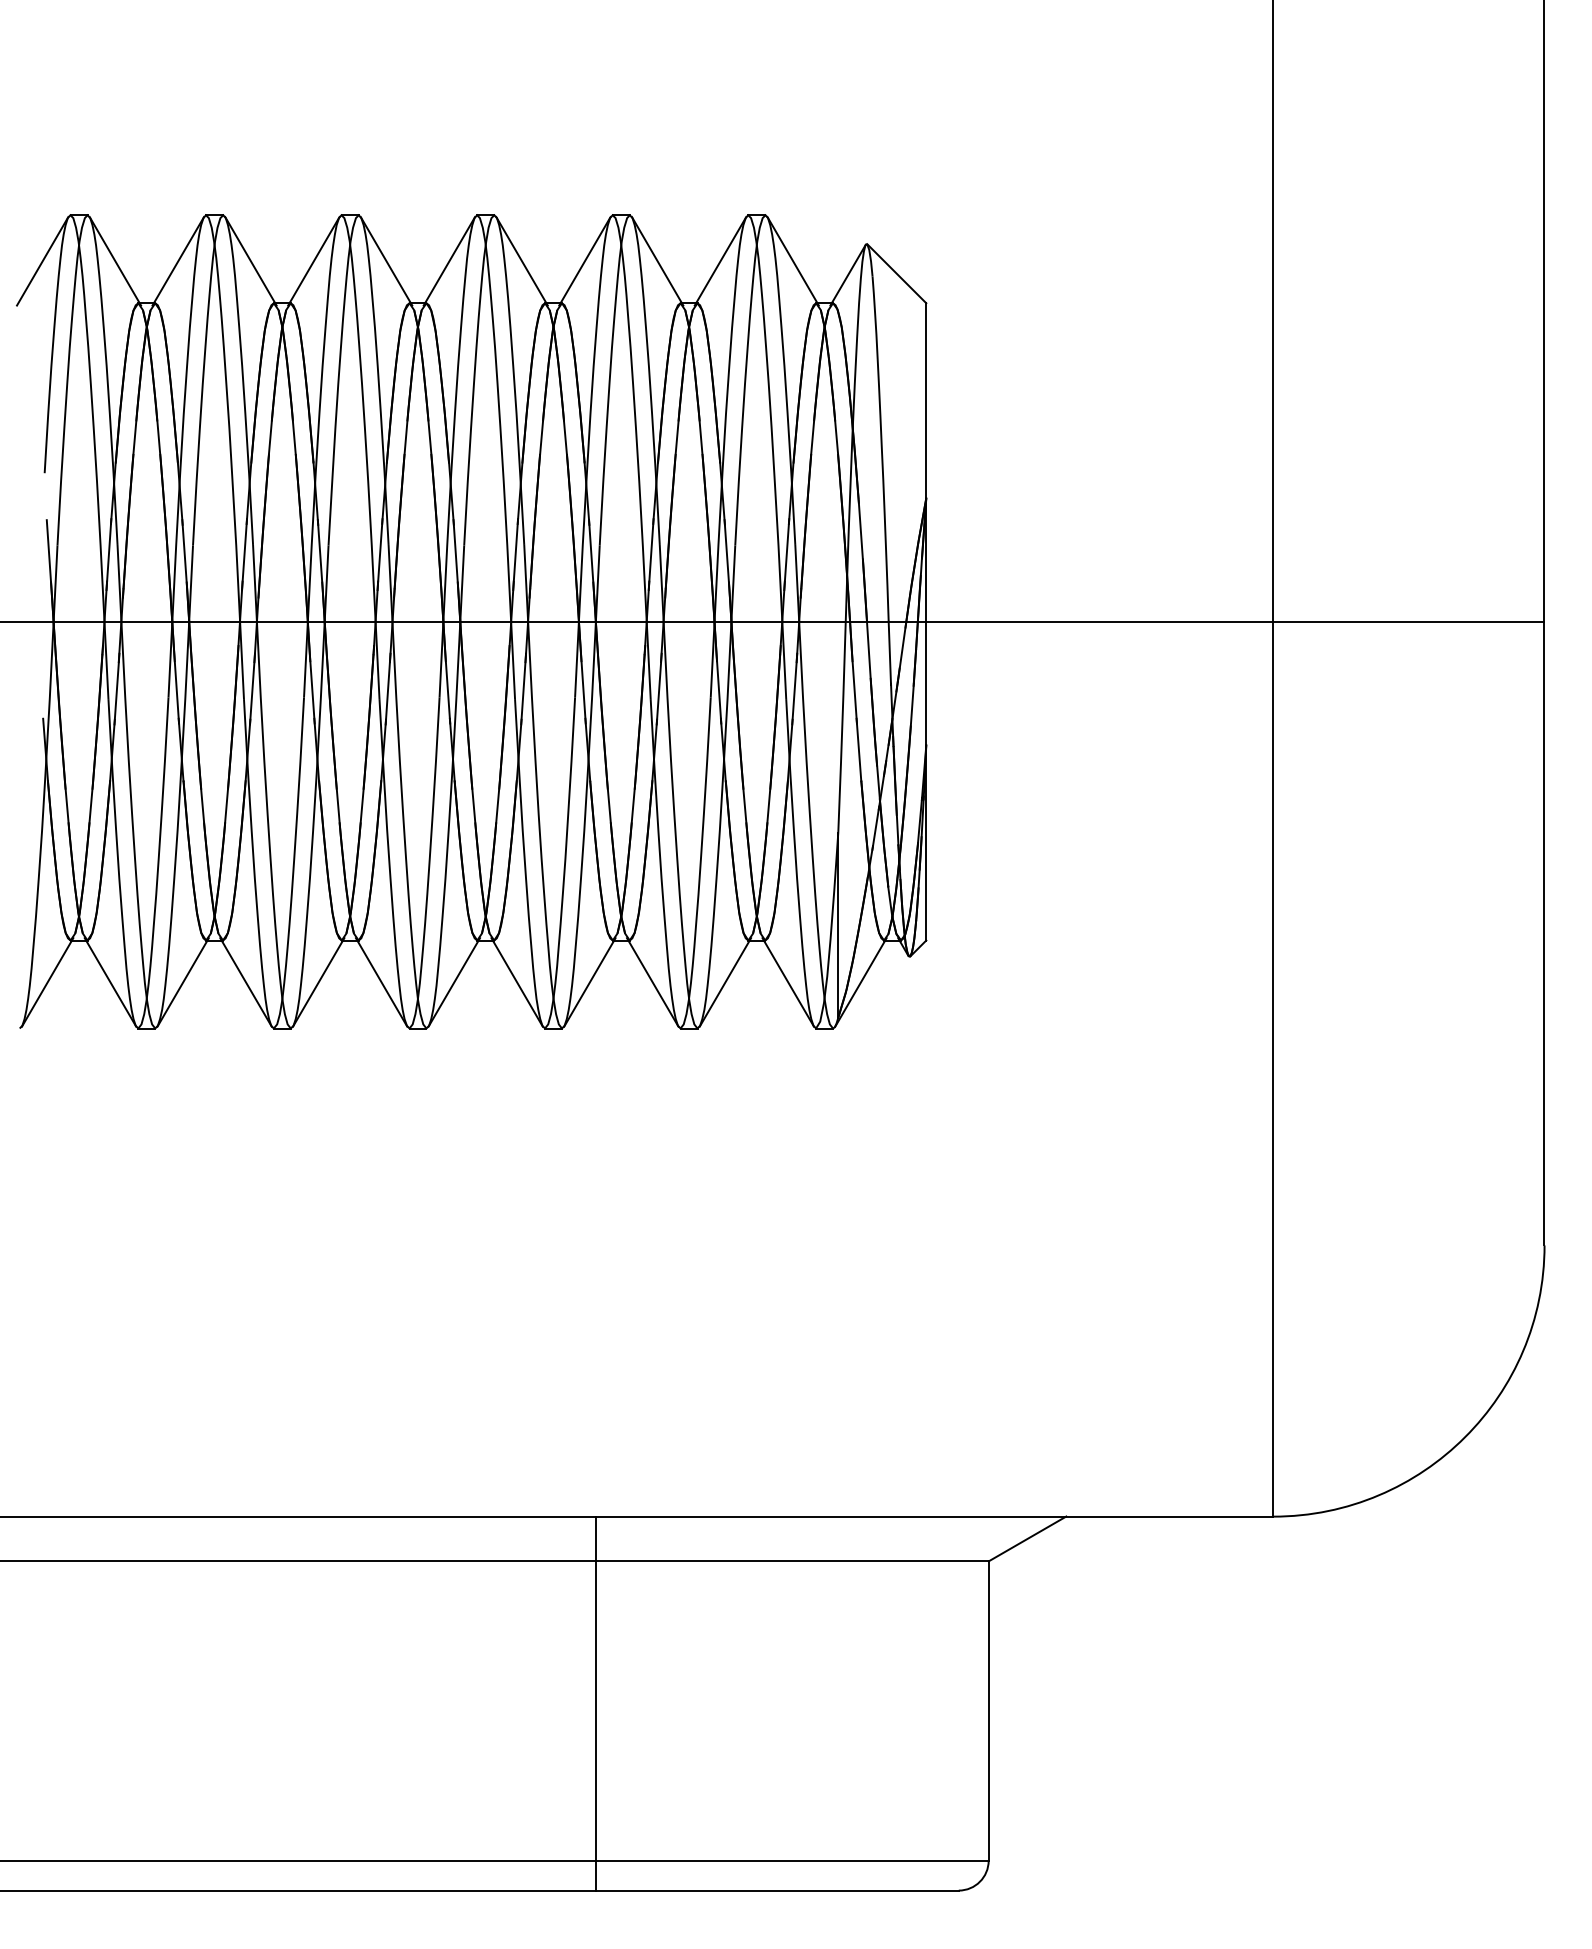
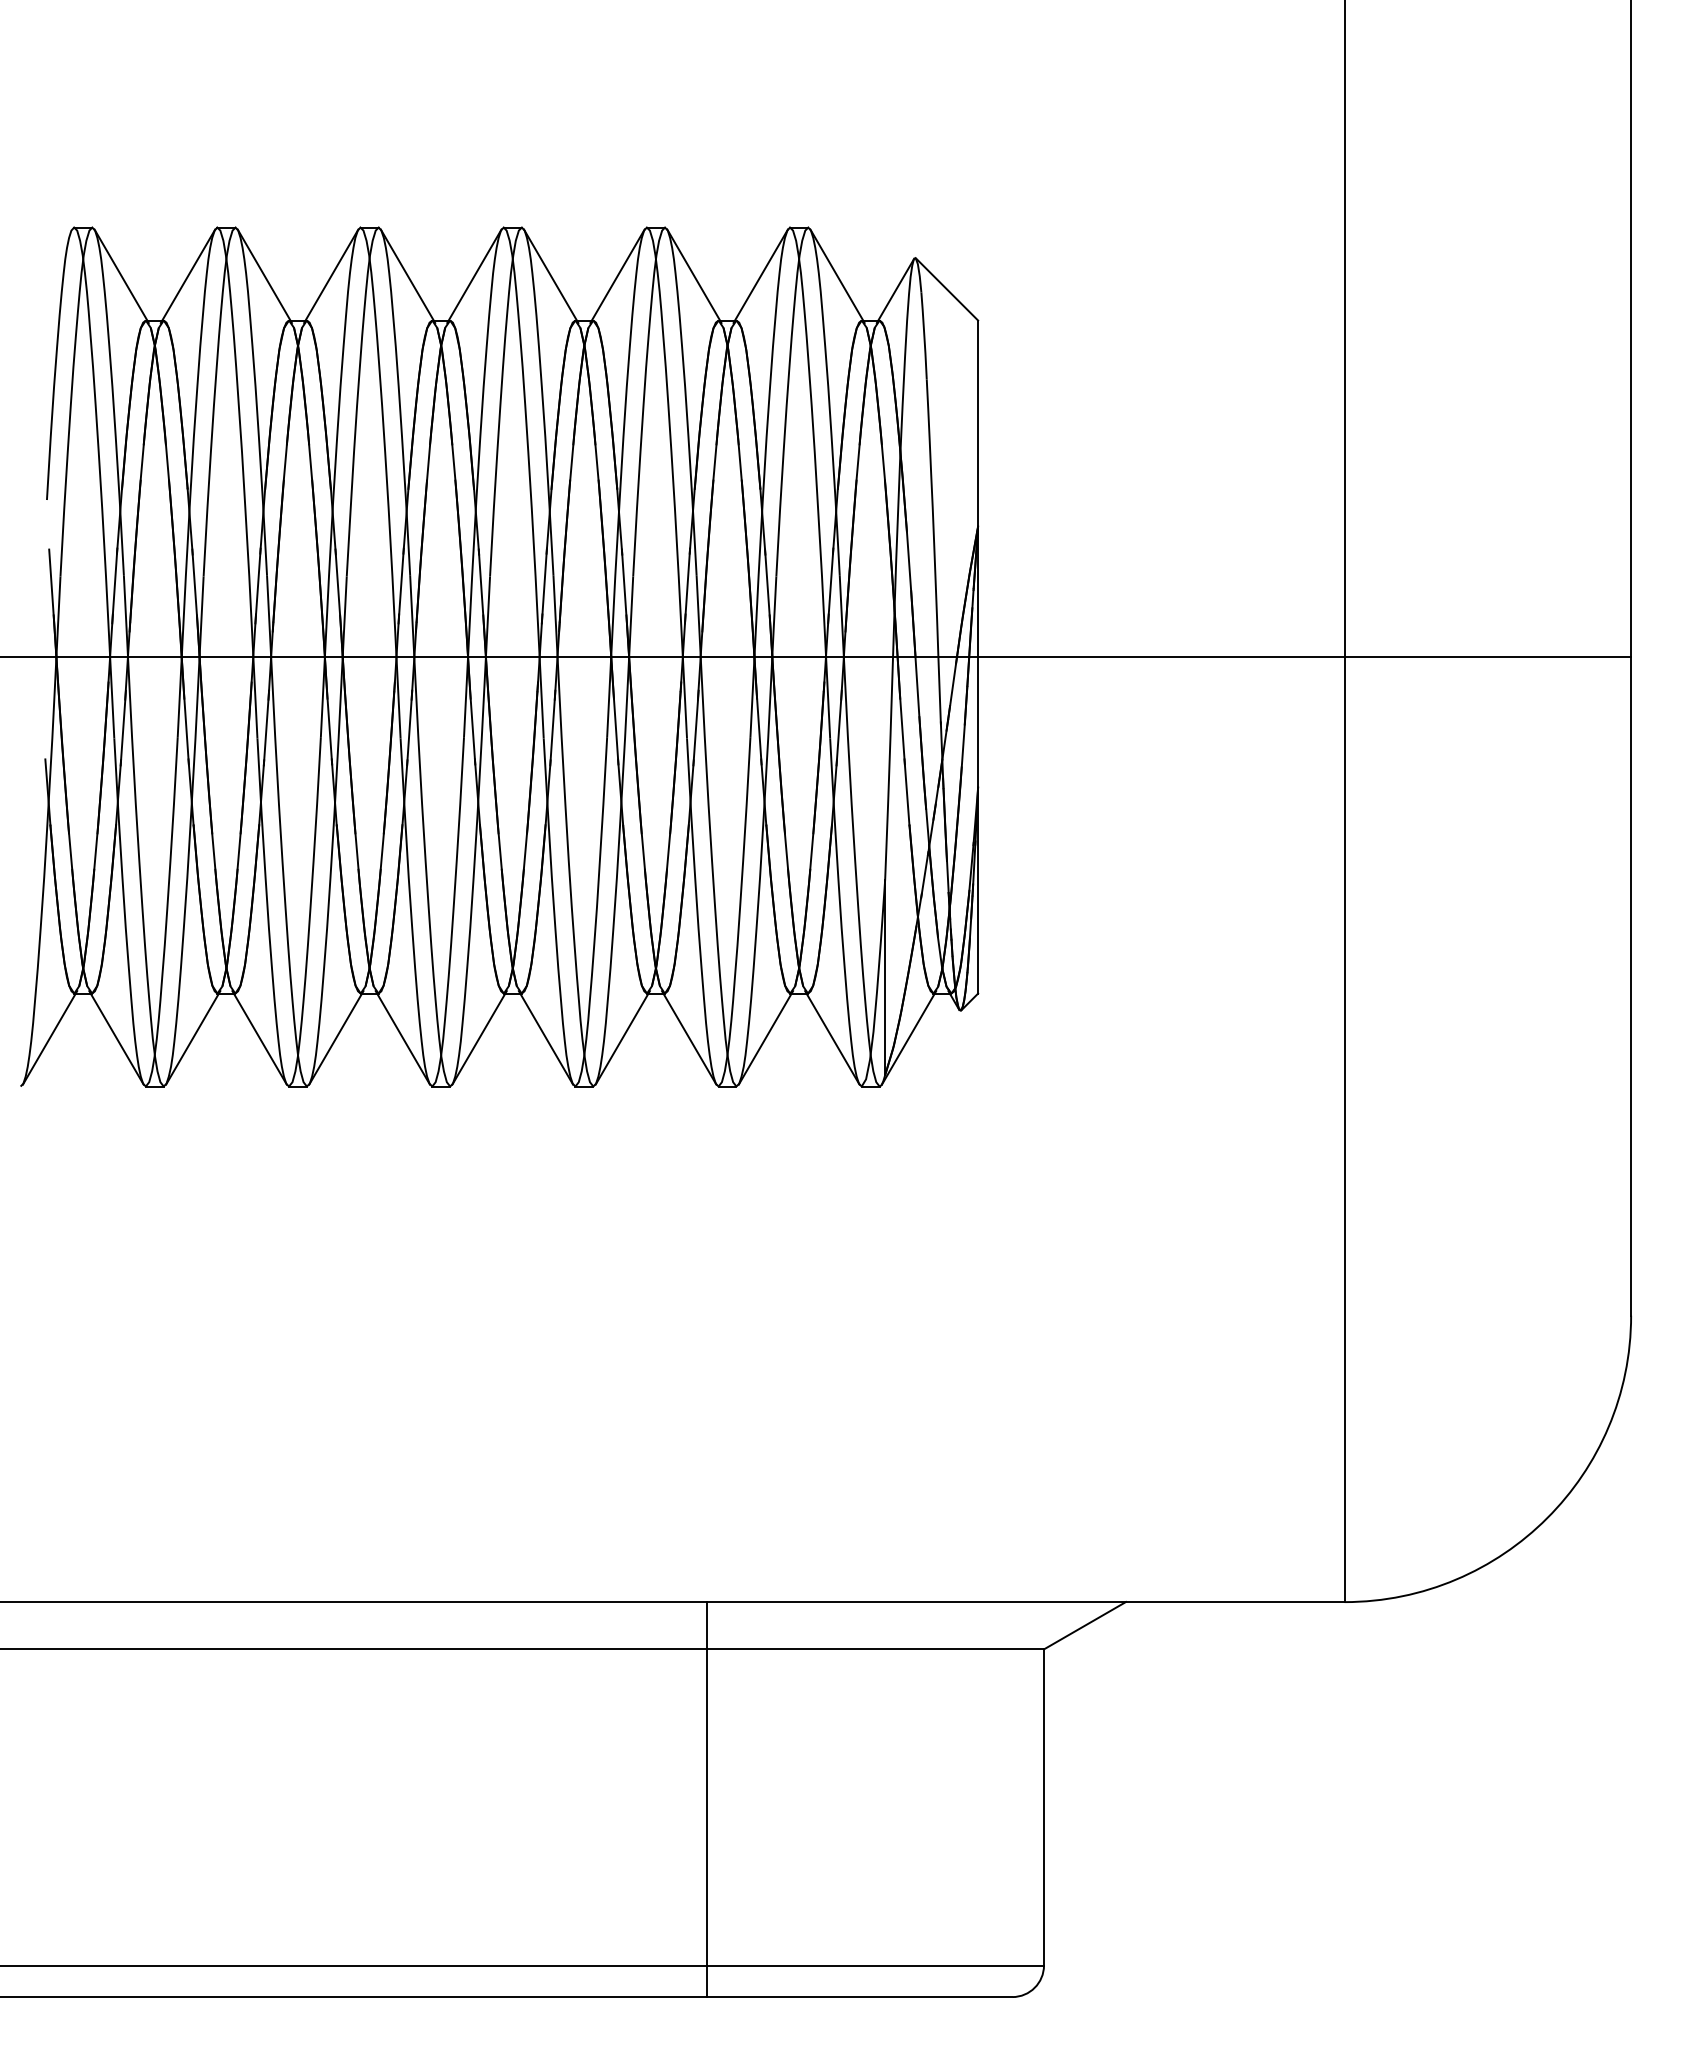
line: (42, 261) -> (44, 276), removed
line: (595, 1703) -> (706, 1799), moved

